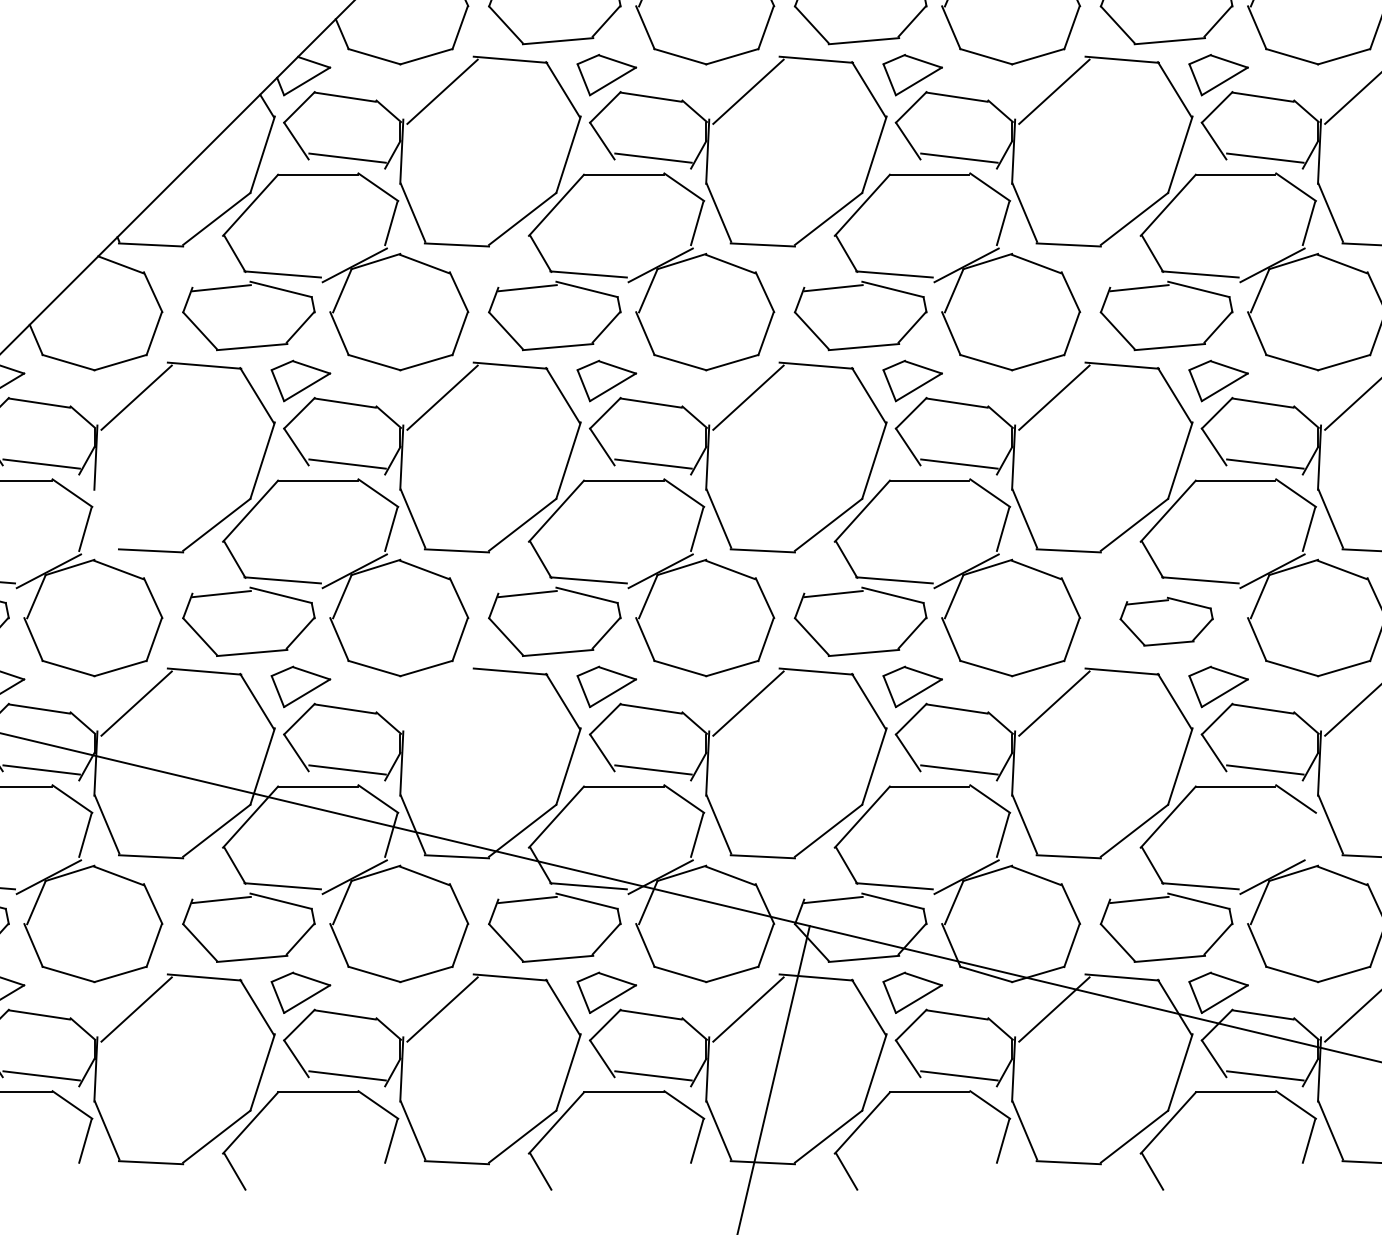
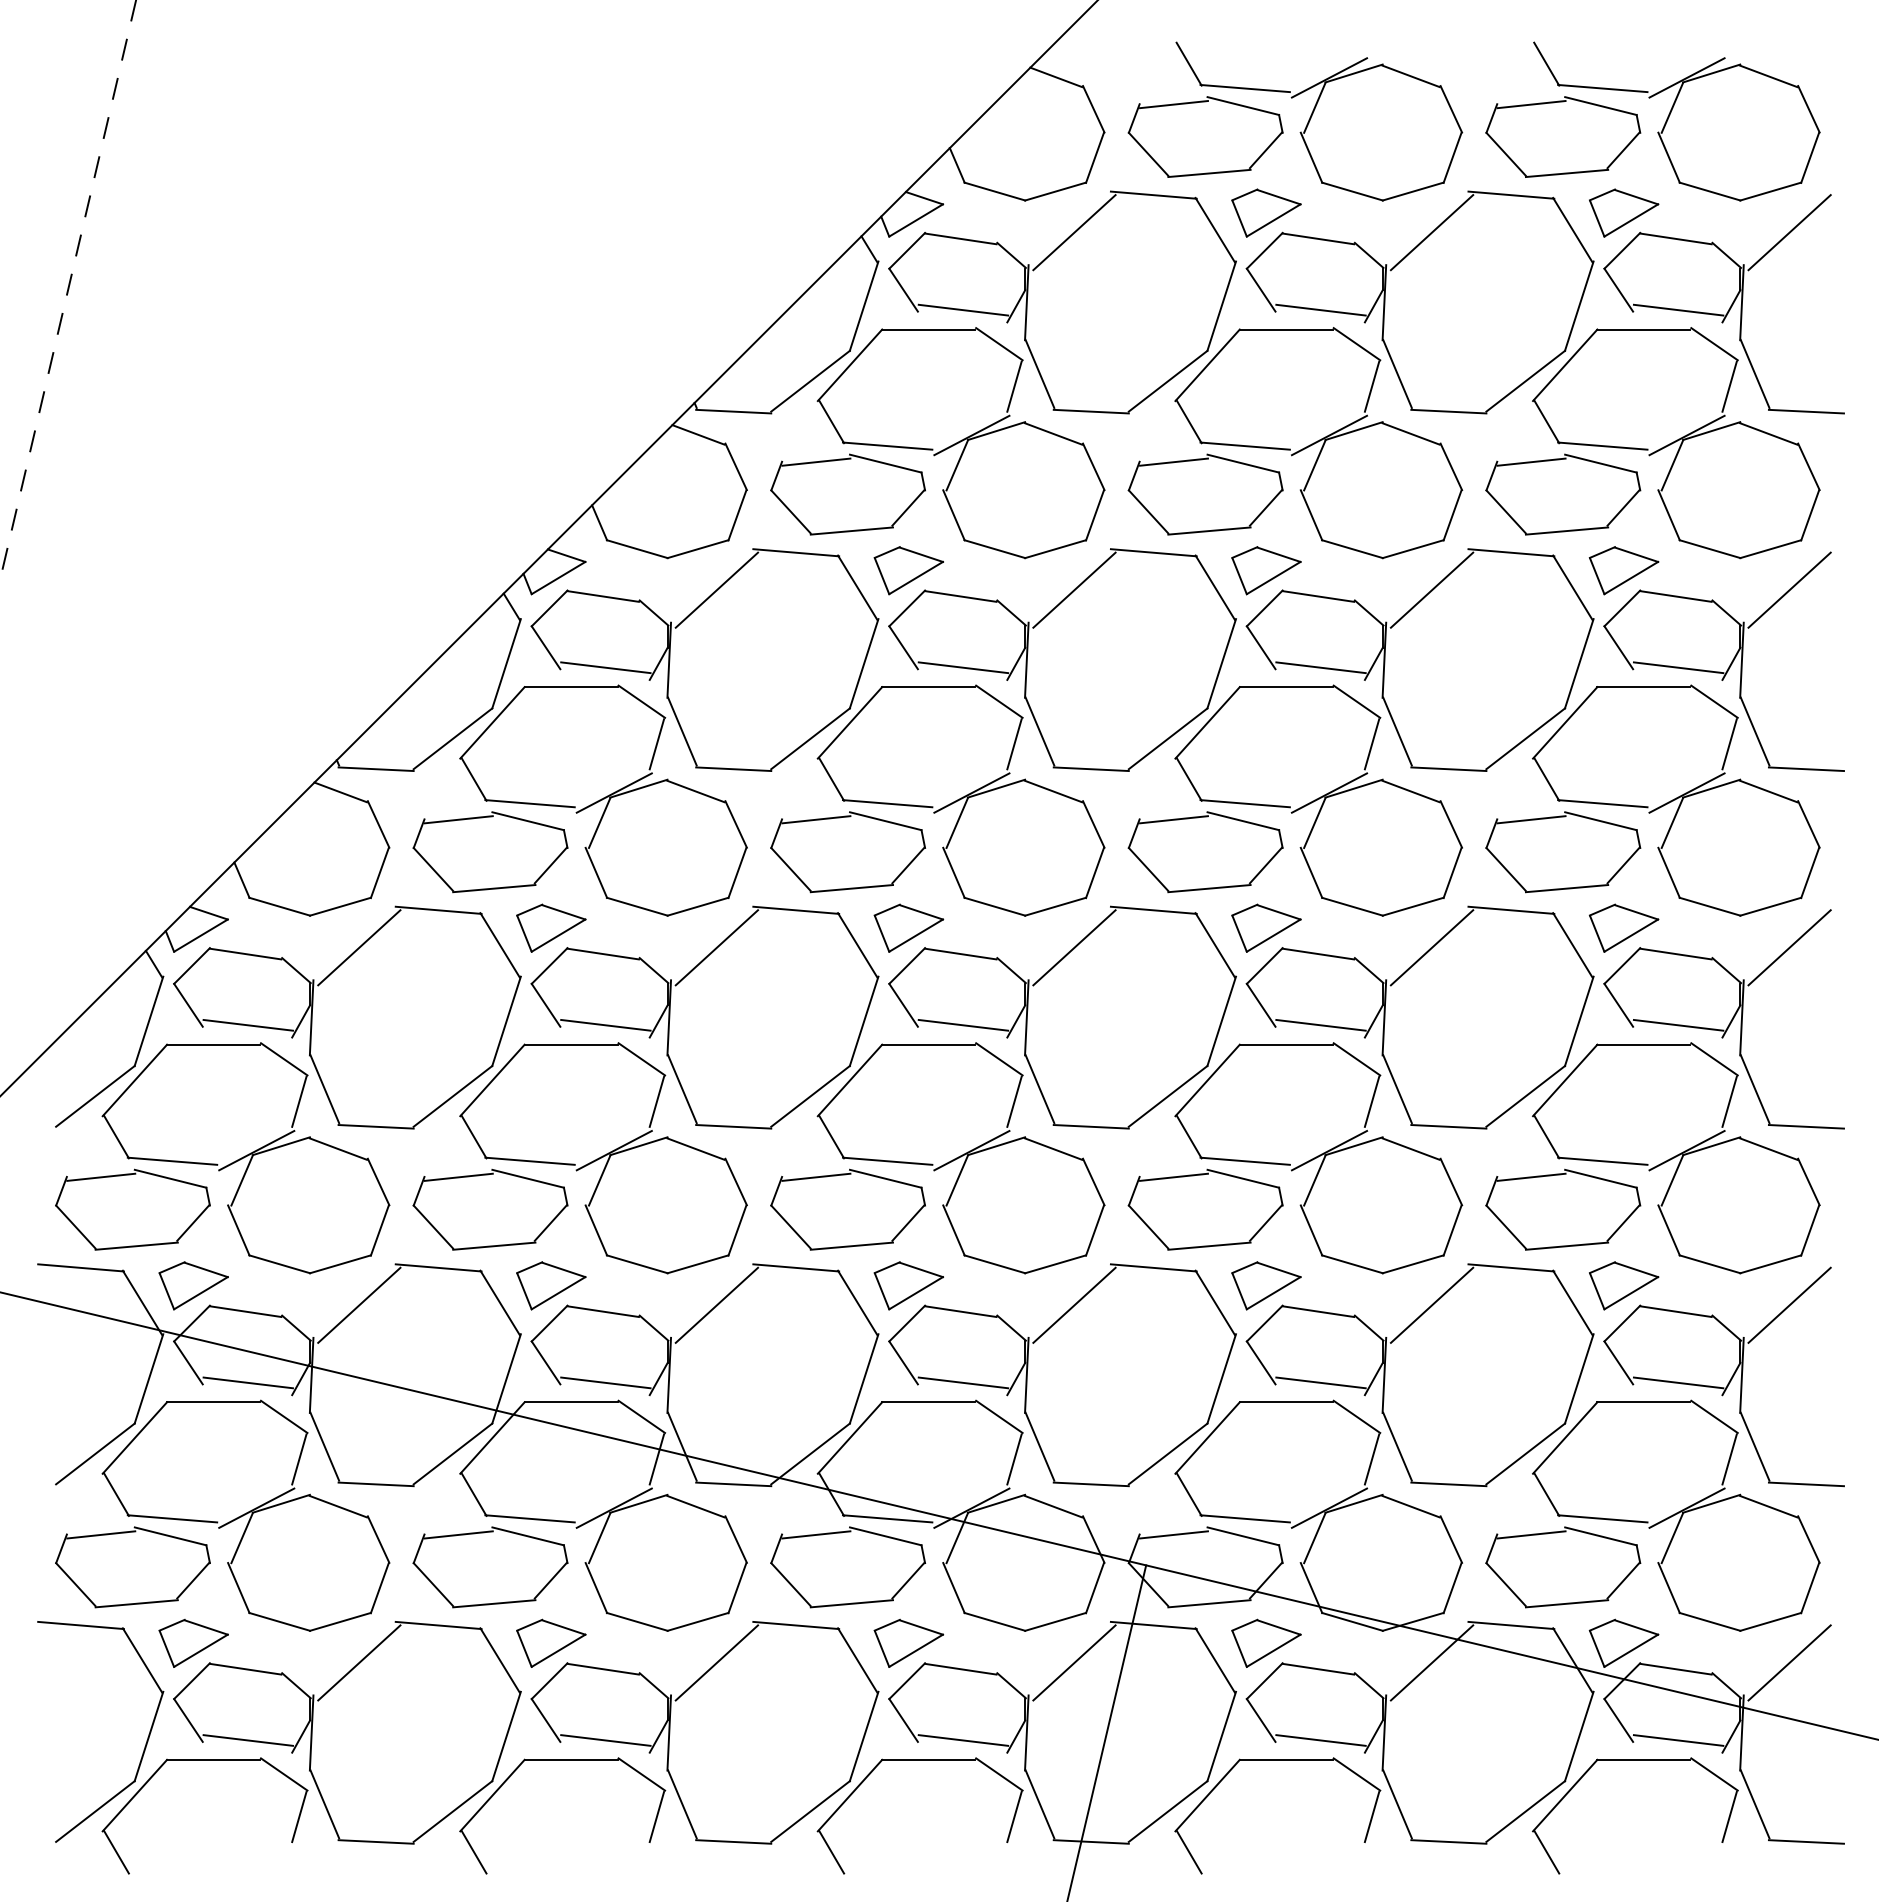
line: (106, 518) -> (324, 1089), added
part: (1166, 621) -> (1563, 1209), size x1.43
line: (442, 702) -> (716, 1304), added
line: (1308, 835) -> (1729, 1459), added

